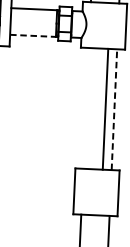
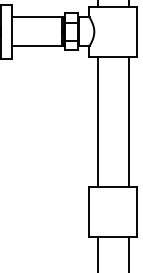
line: (33, 36) -> (37, 46), dashed -> solid
line: (105, 109) -> (98, 121), moved
line: (114, 109) -> (128, 121), dashed -> solid

